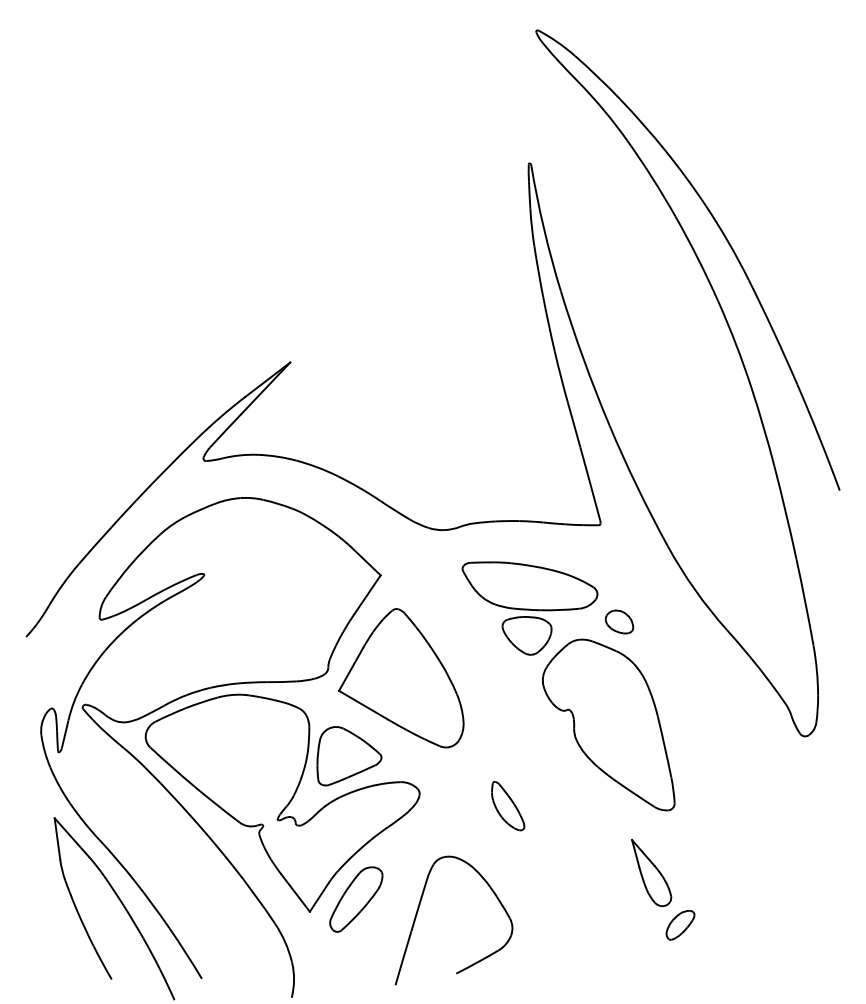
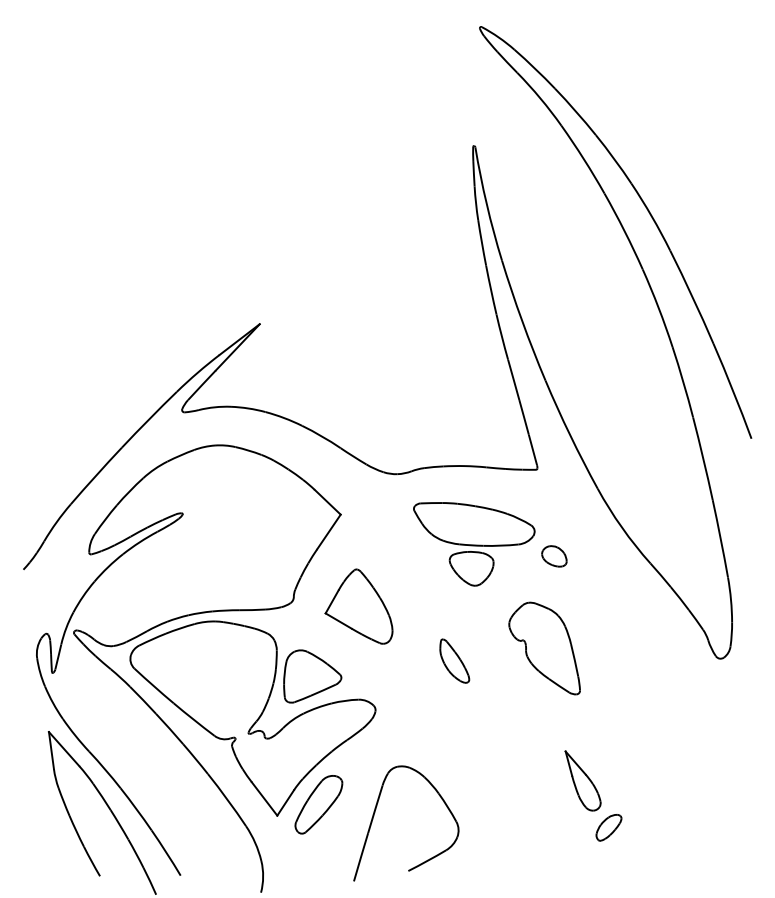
part: (400, 678) -> (358, 606), size x0.6
part: (608, 724) -> (544, 648), size x0.6
part: (507, 805) -> (454, 660), moved

